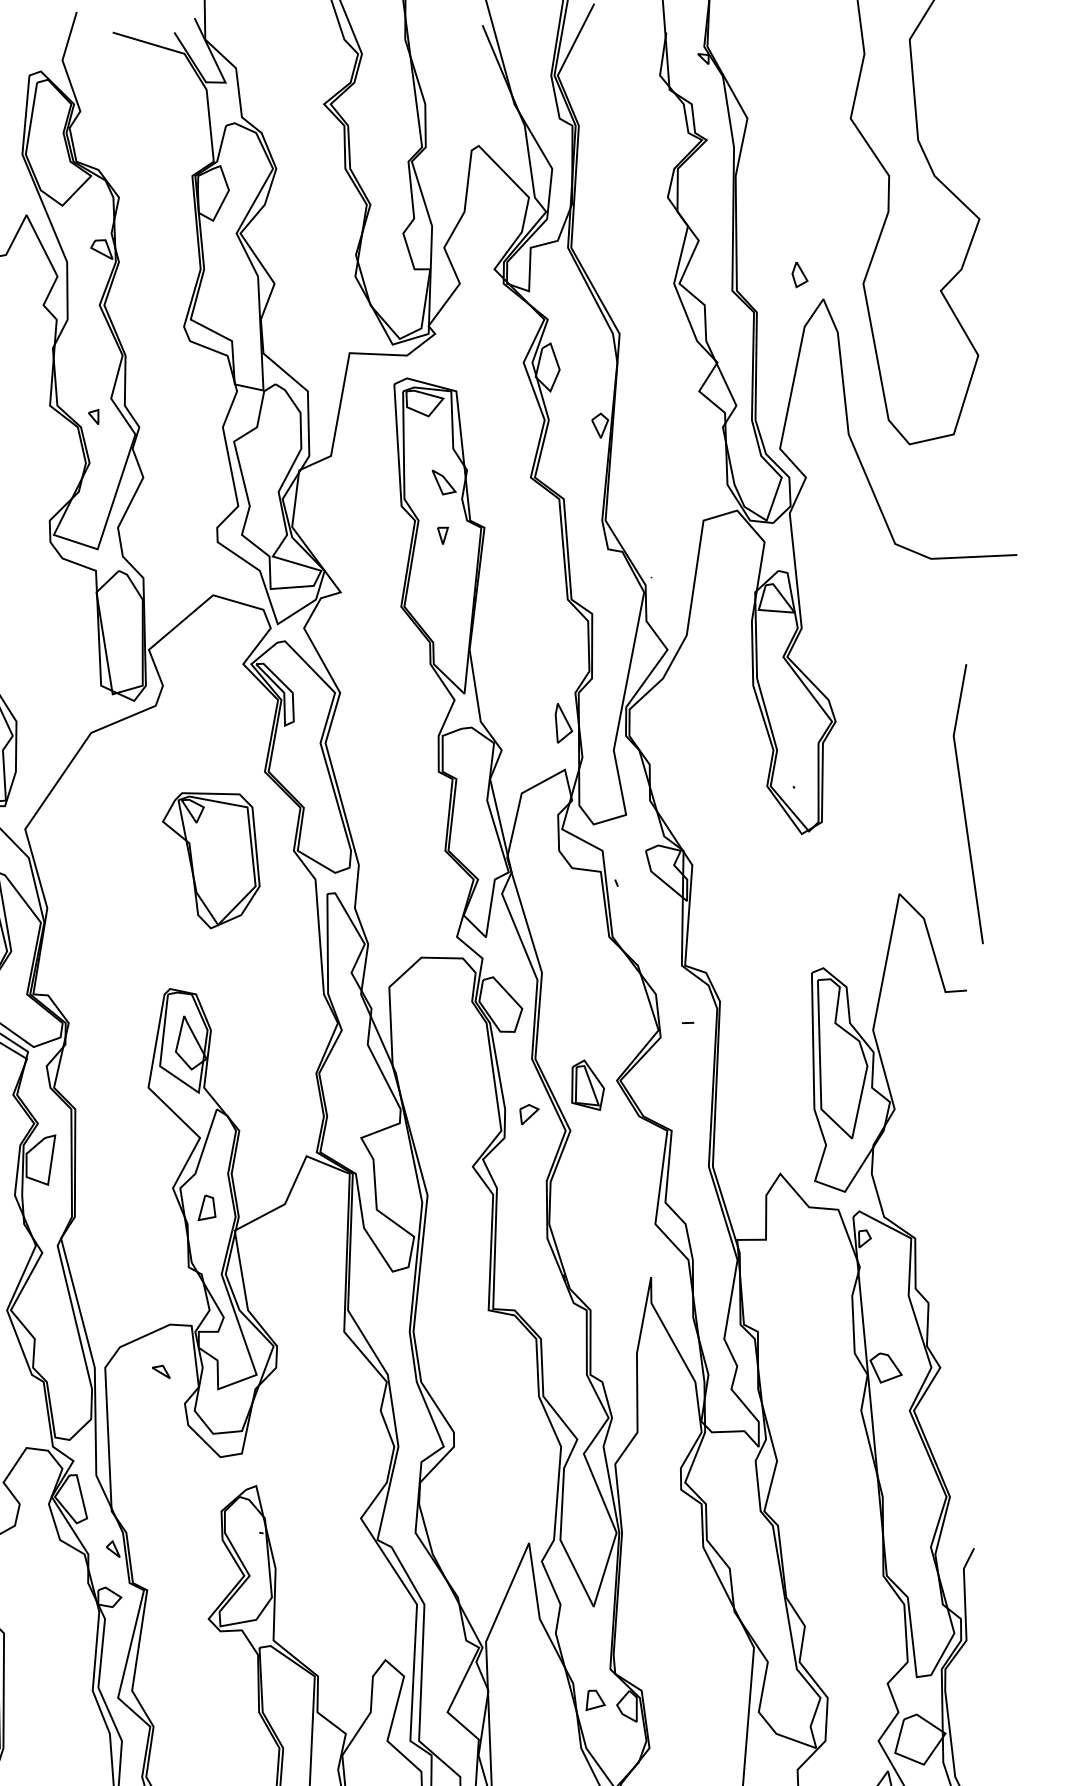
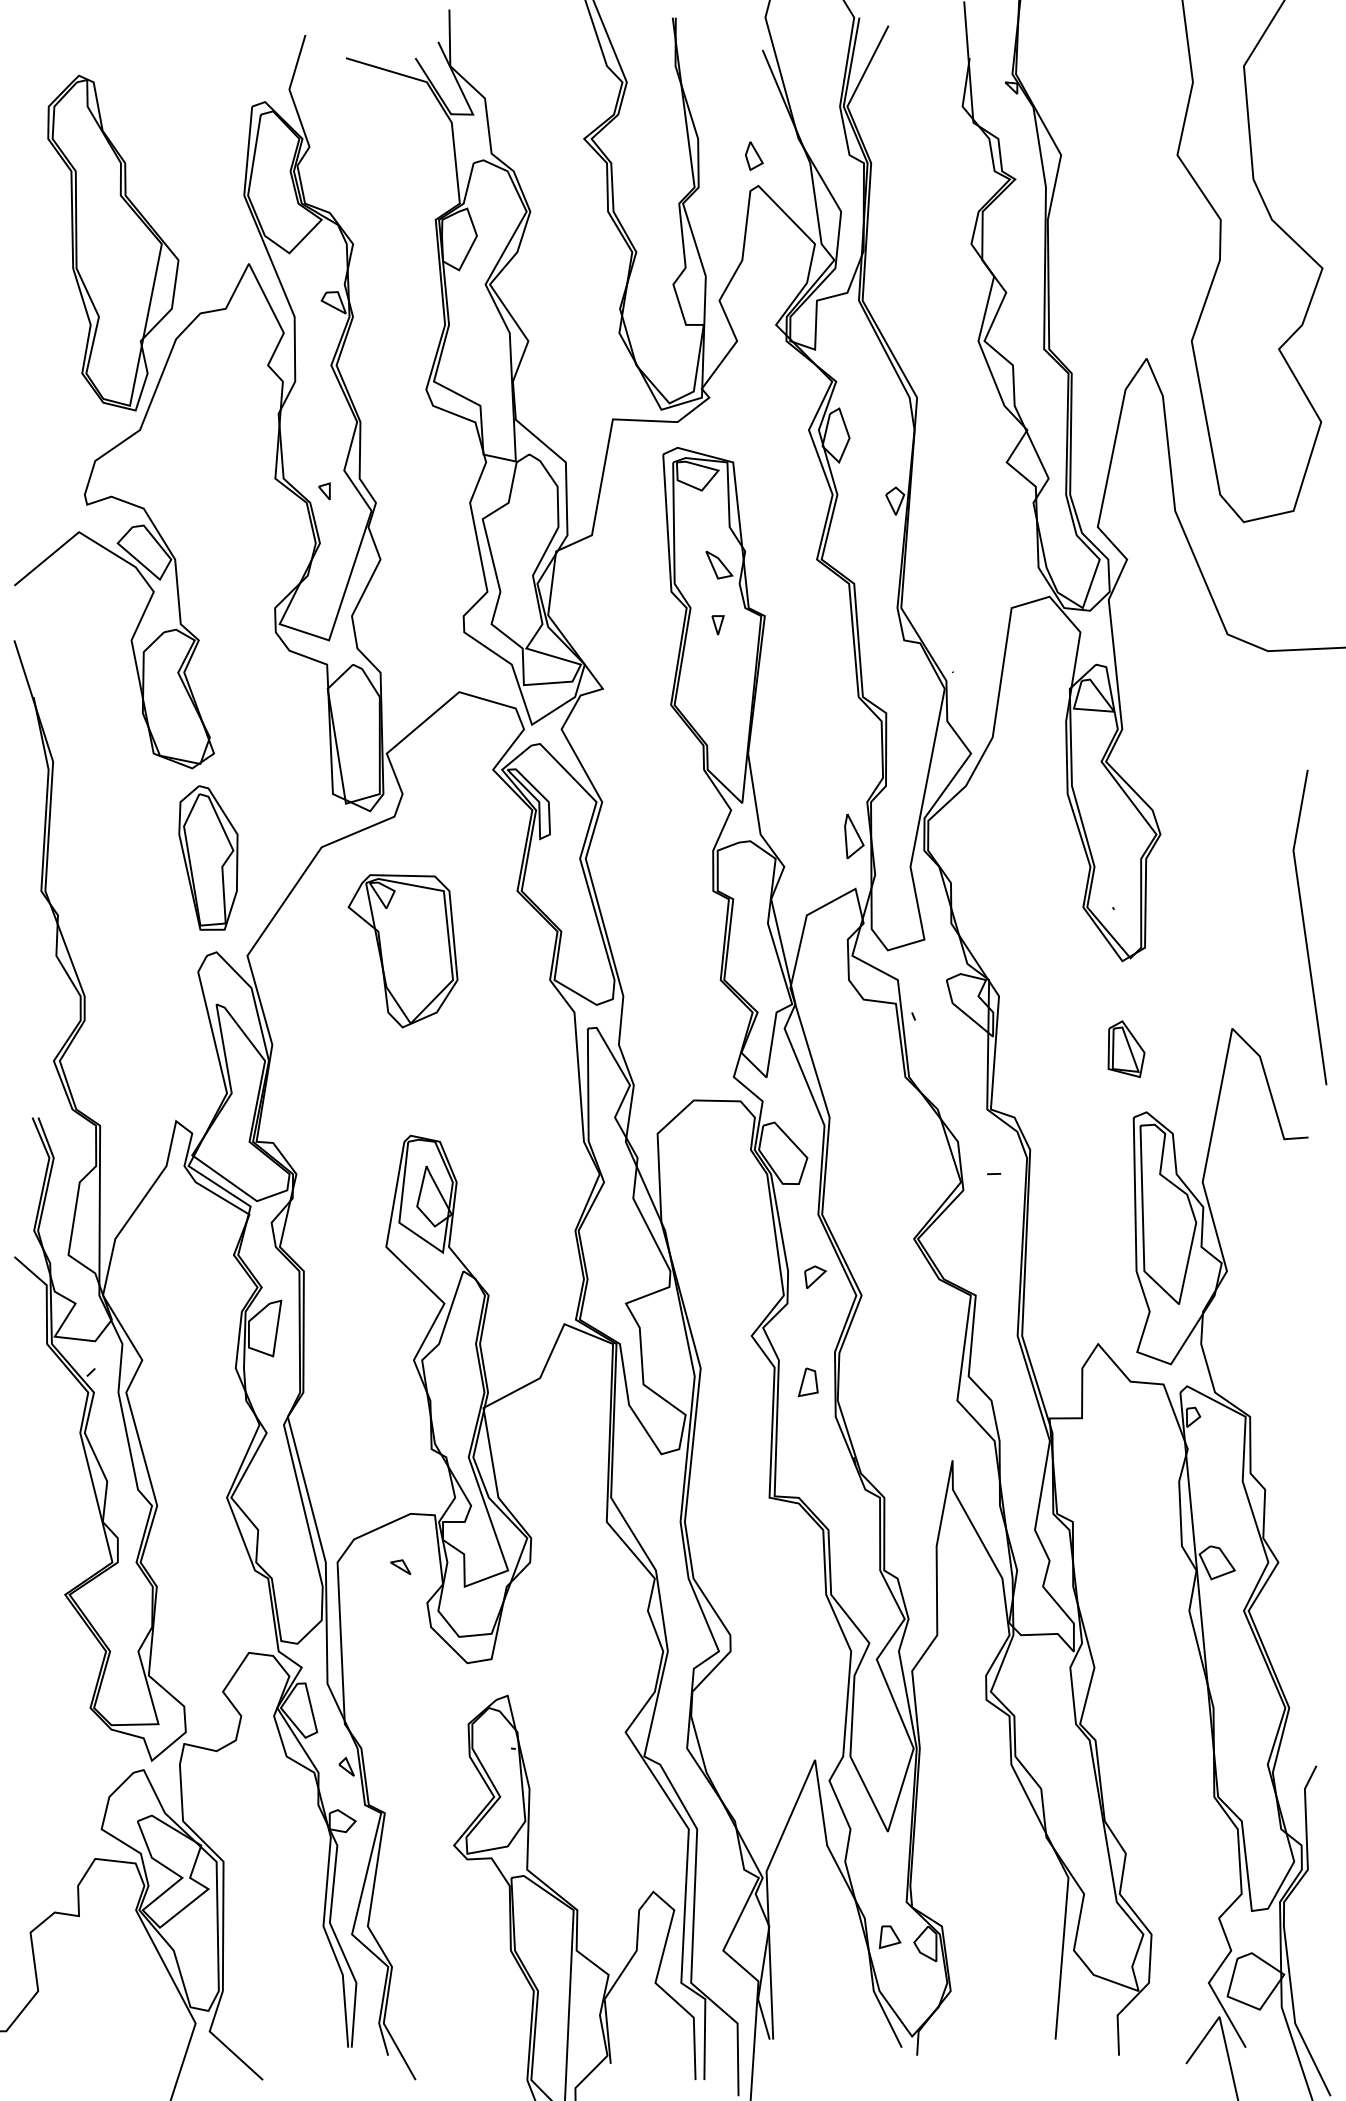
part: (800, 274) -> (754, 155), moved
part: (210, 860) -> (402, 951), moved
part: (588, 1085) -> (1126, 1049), moved
part: (206, 1208) -> (807, 1382), moved

